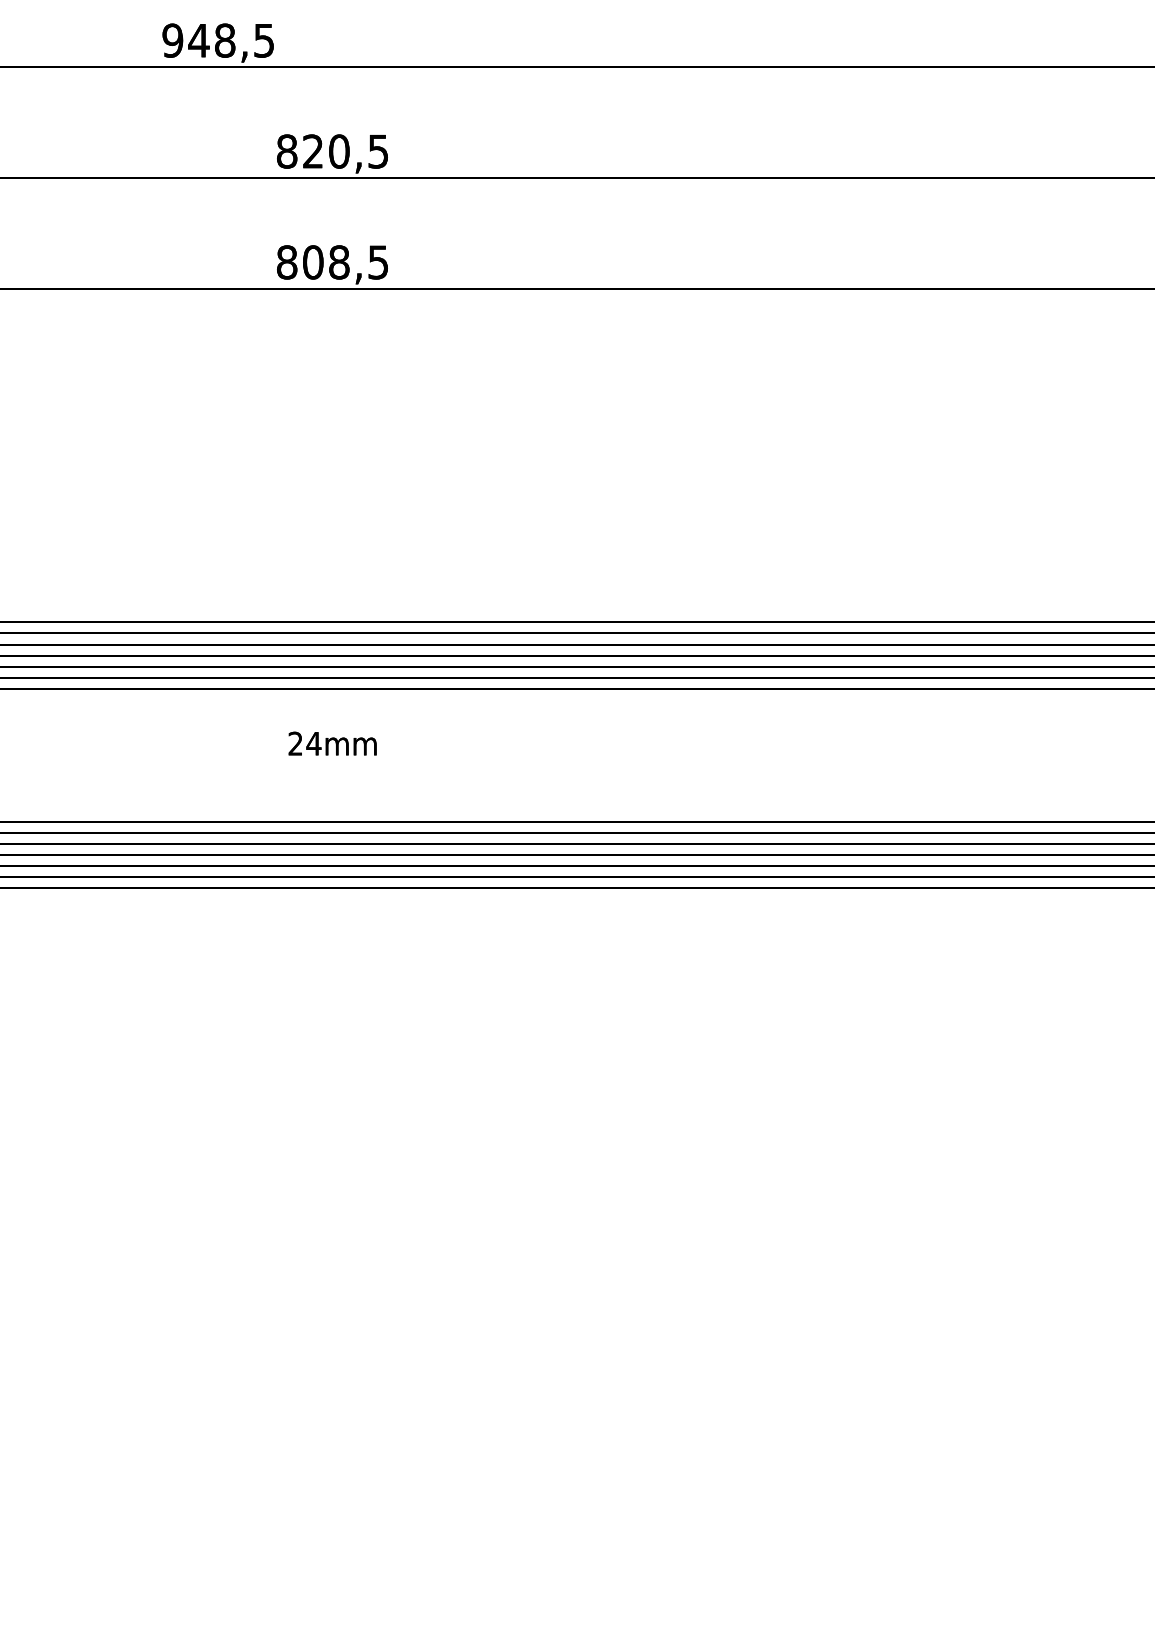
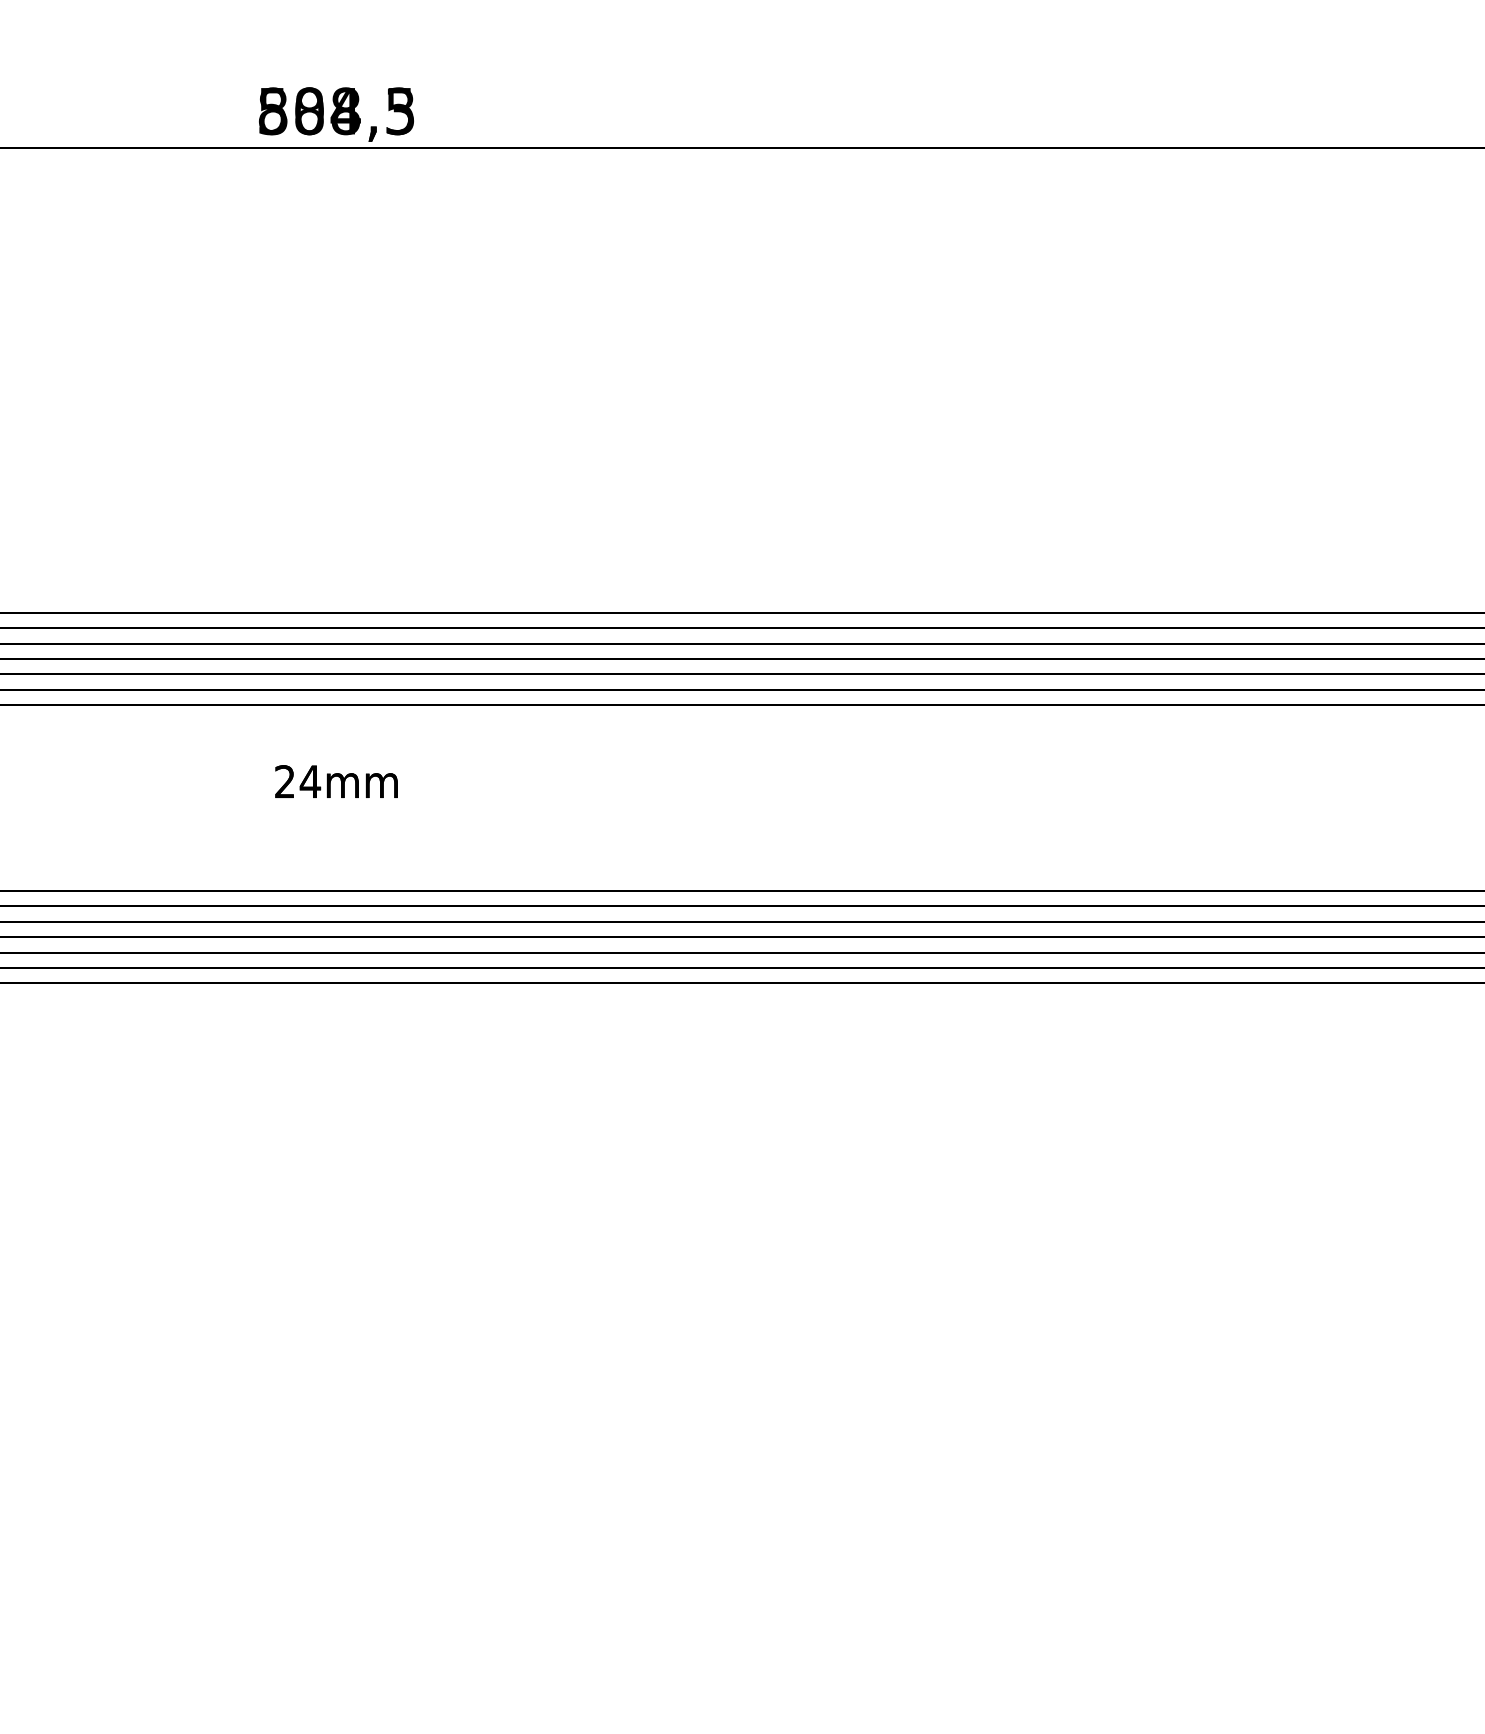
text: (332, 262) -> (336, 111), 808,5 -> 584,3

